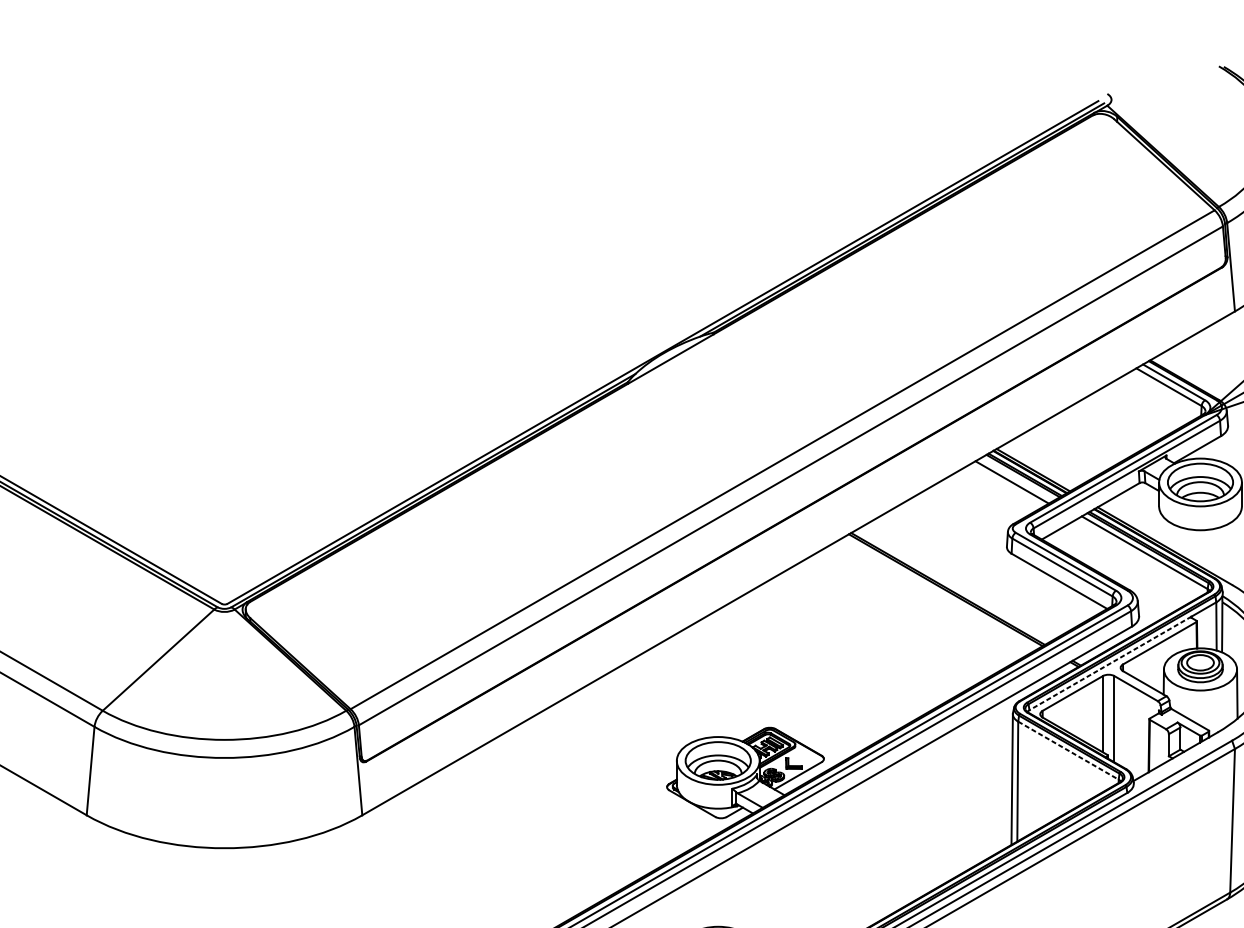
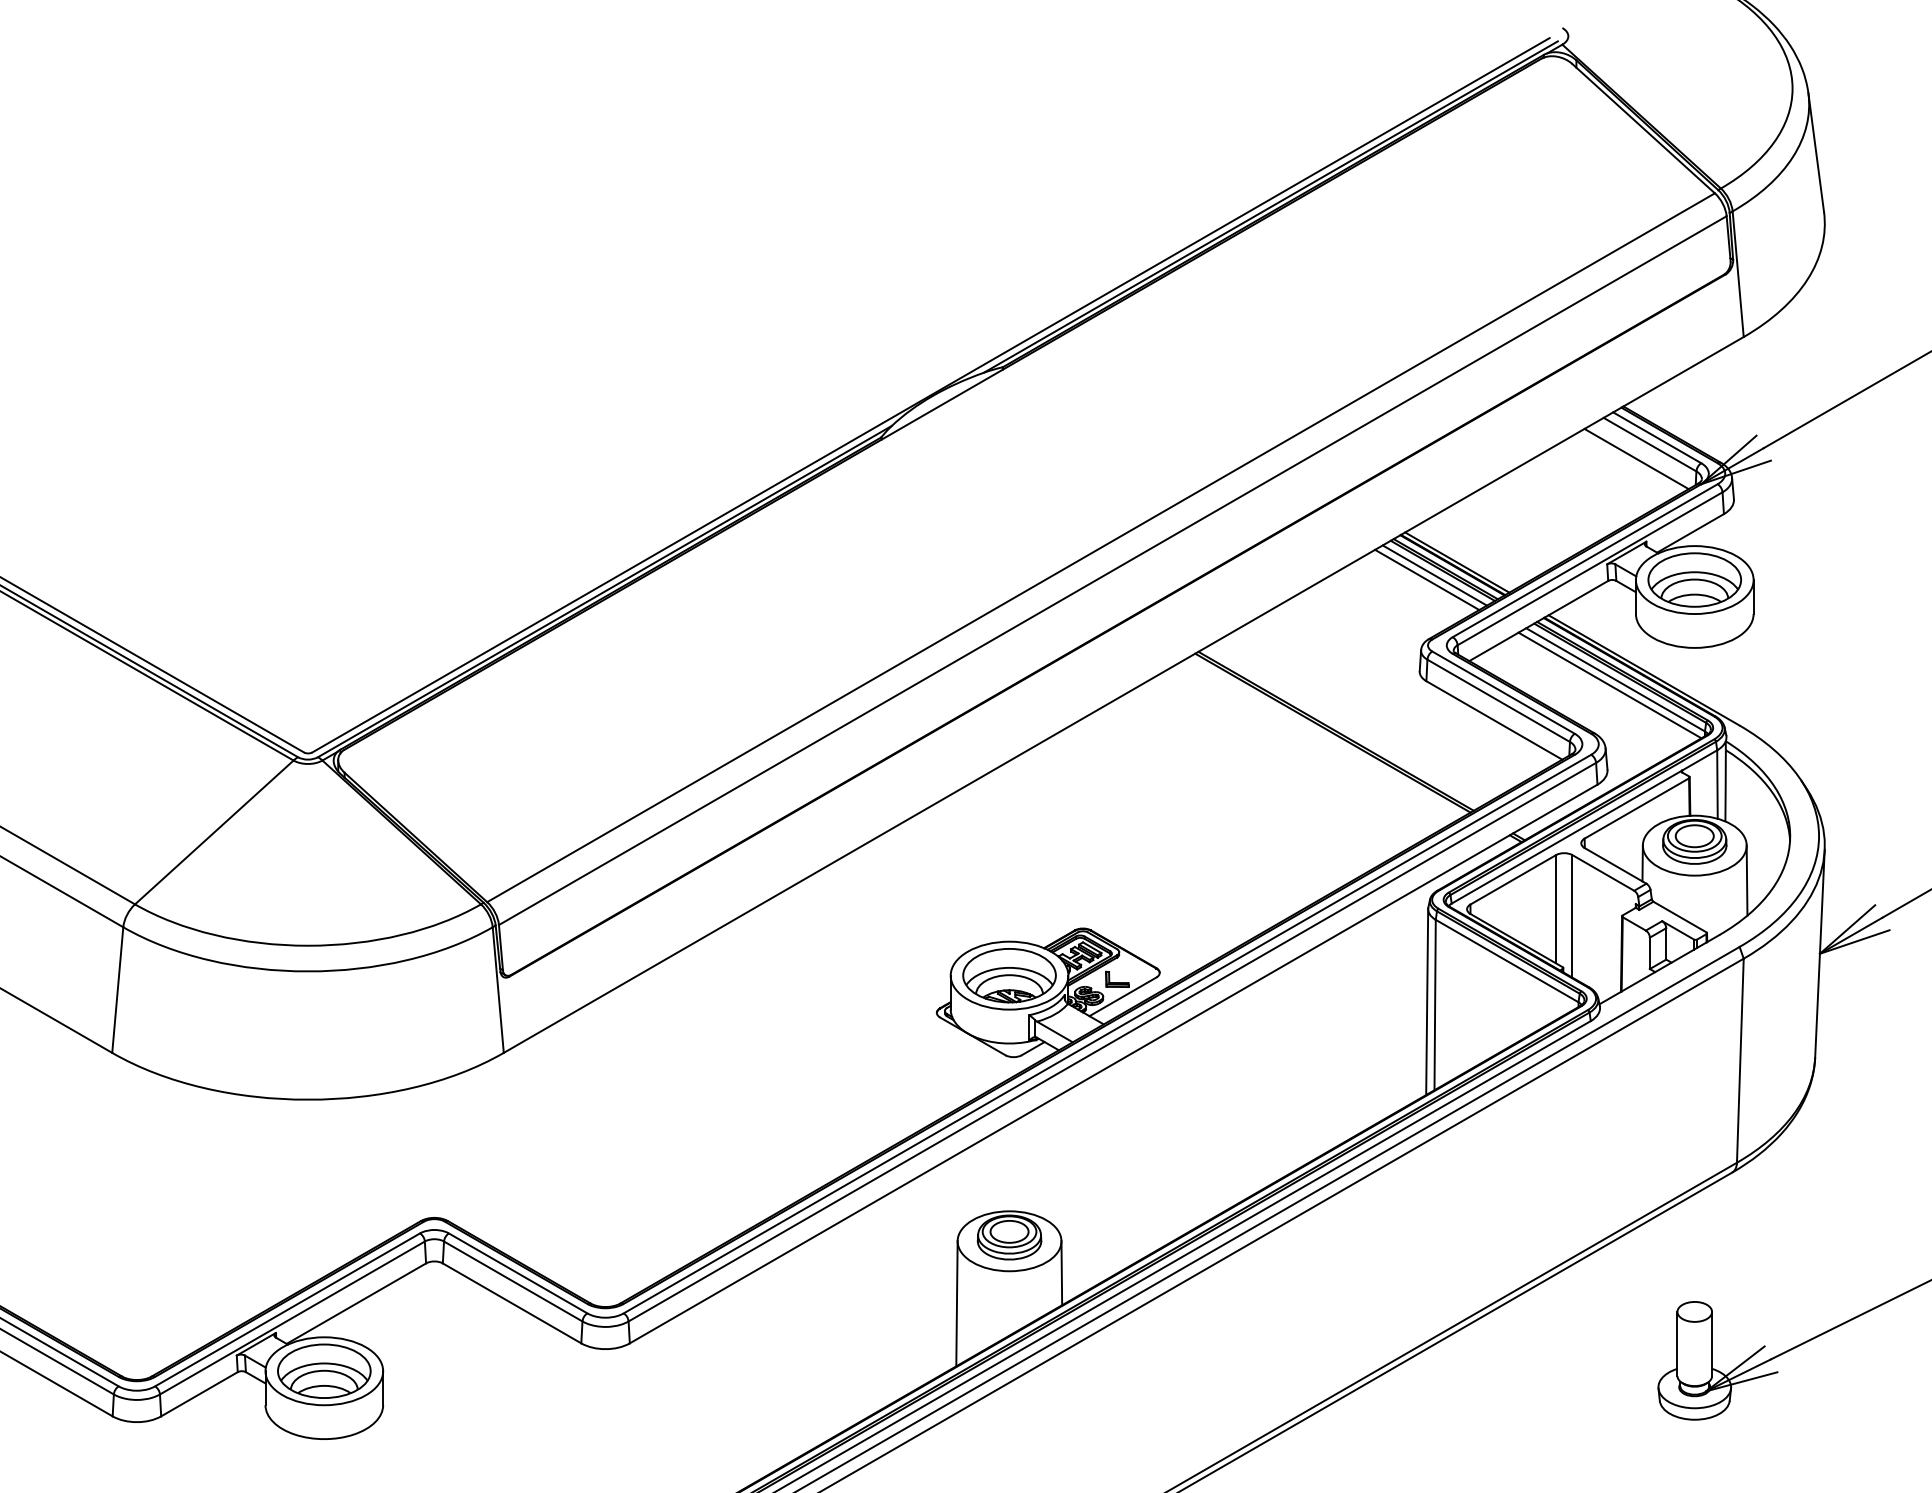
line: (1159, 396) -> (1636, 458), added
line: (1017, 479) -> (1434, 575), added
line: (1140, 556) -> (1609, 685), added
line: (1110, 663) -> (1566, 837), dashed -> solid
line: (1068, 750) -> (1507, 961), dashed -> solid

